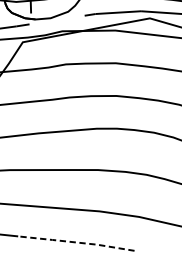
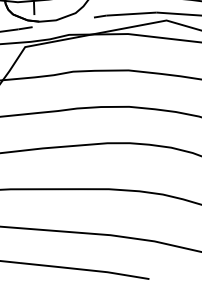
line: (76, 242) -> (84, 269), dashed -> solid

